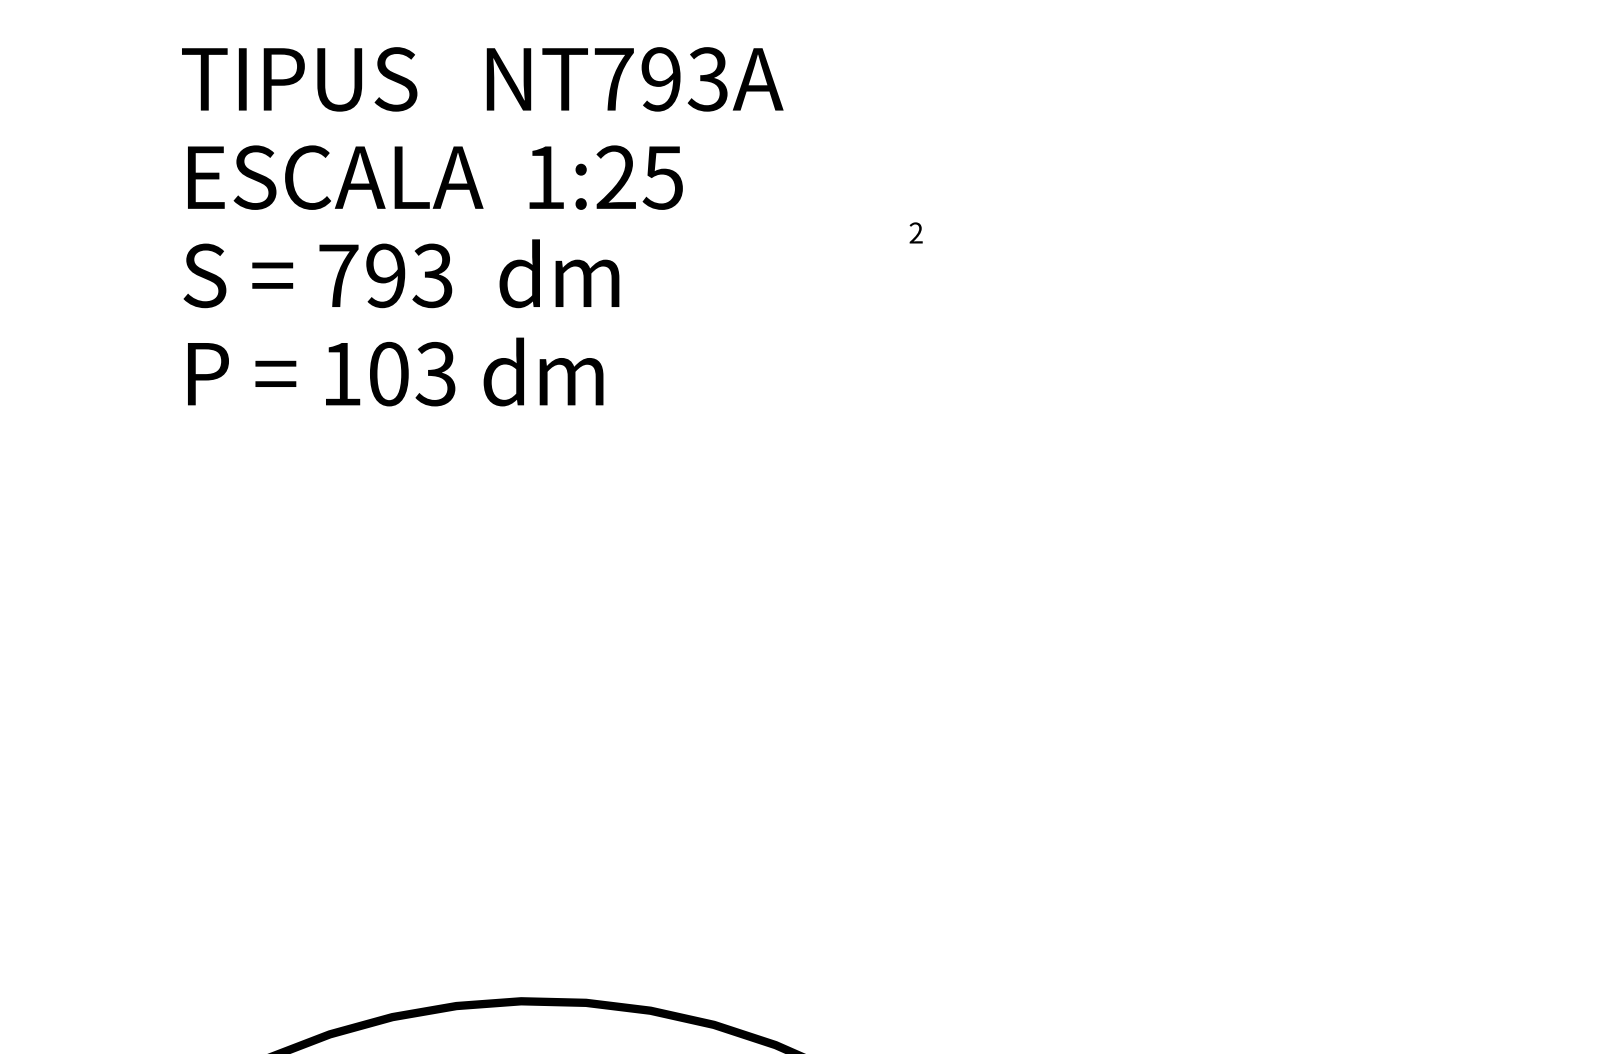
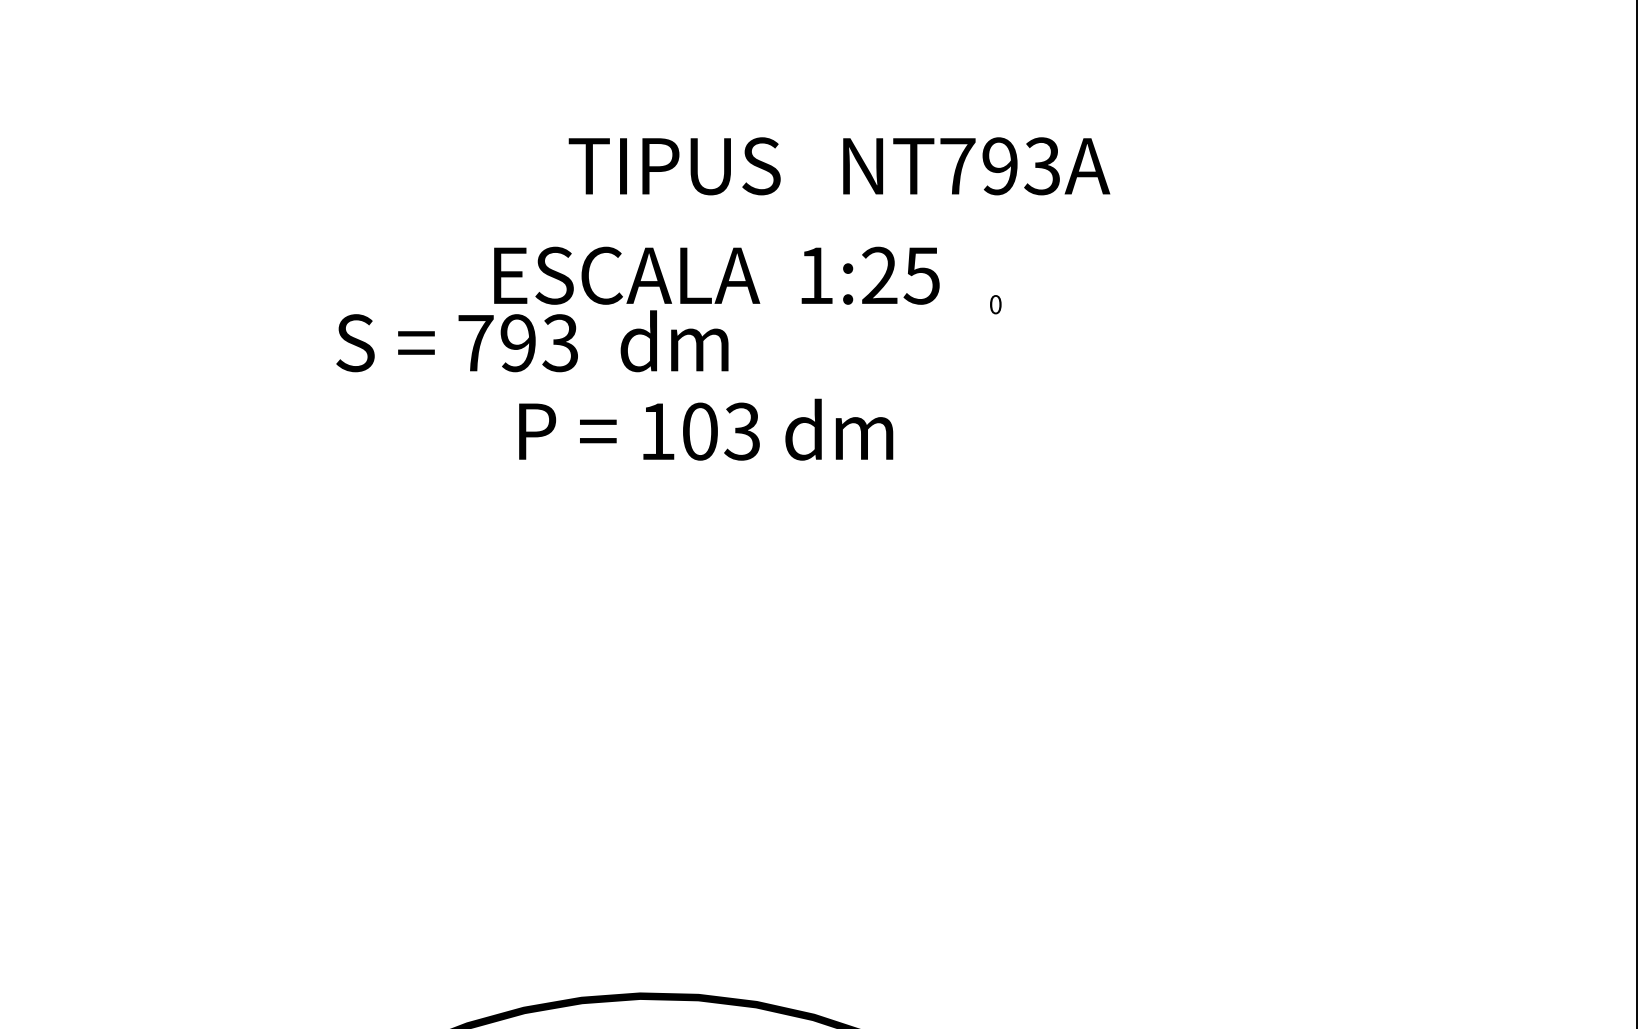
text: (482, 79) -> (839, 166), moved
text: (434, 177) -> (716, 275), moved
text: (915, 232) -> (995, 304), 2 -> 0
text: (396, 371) -> (706, 429), moved

